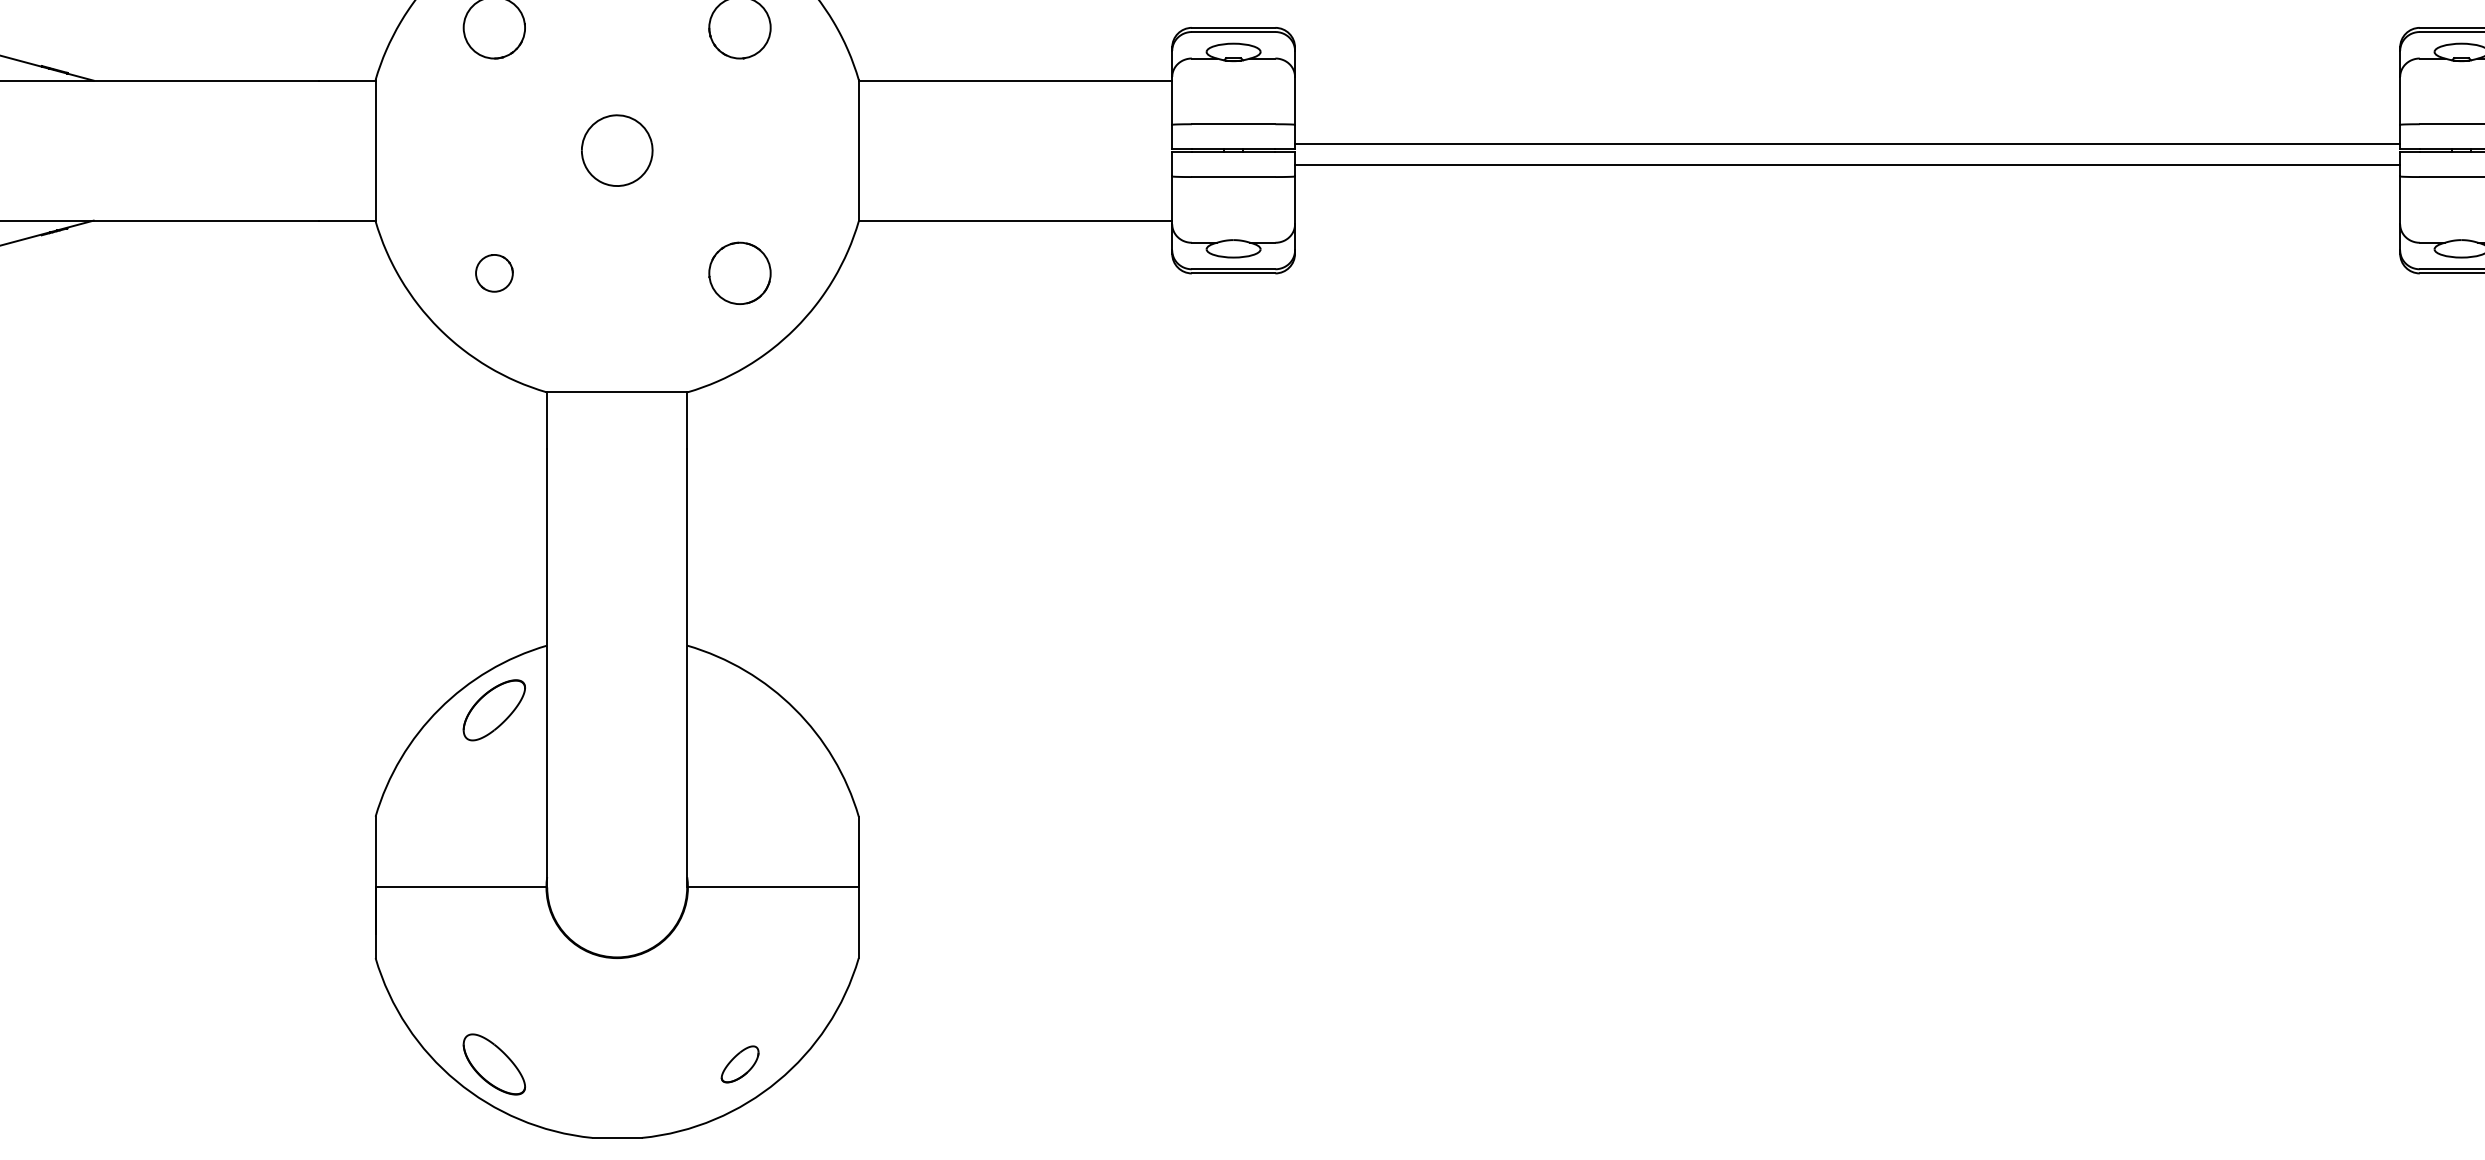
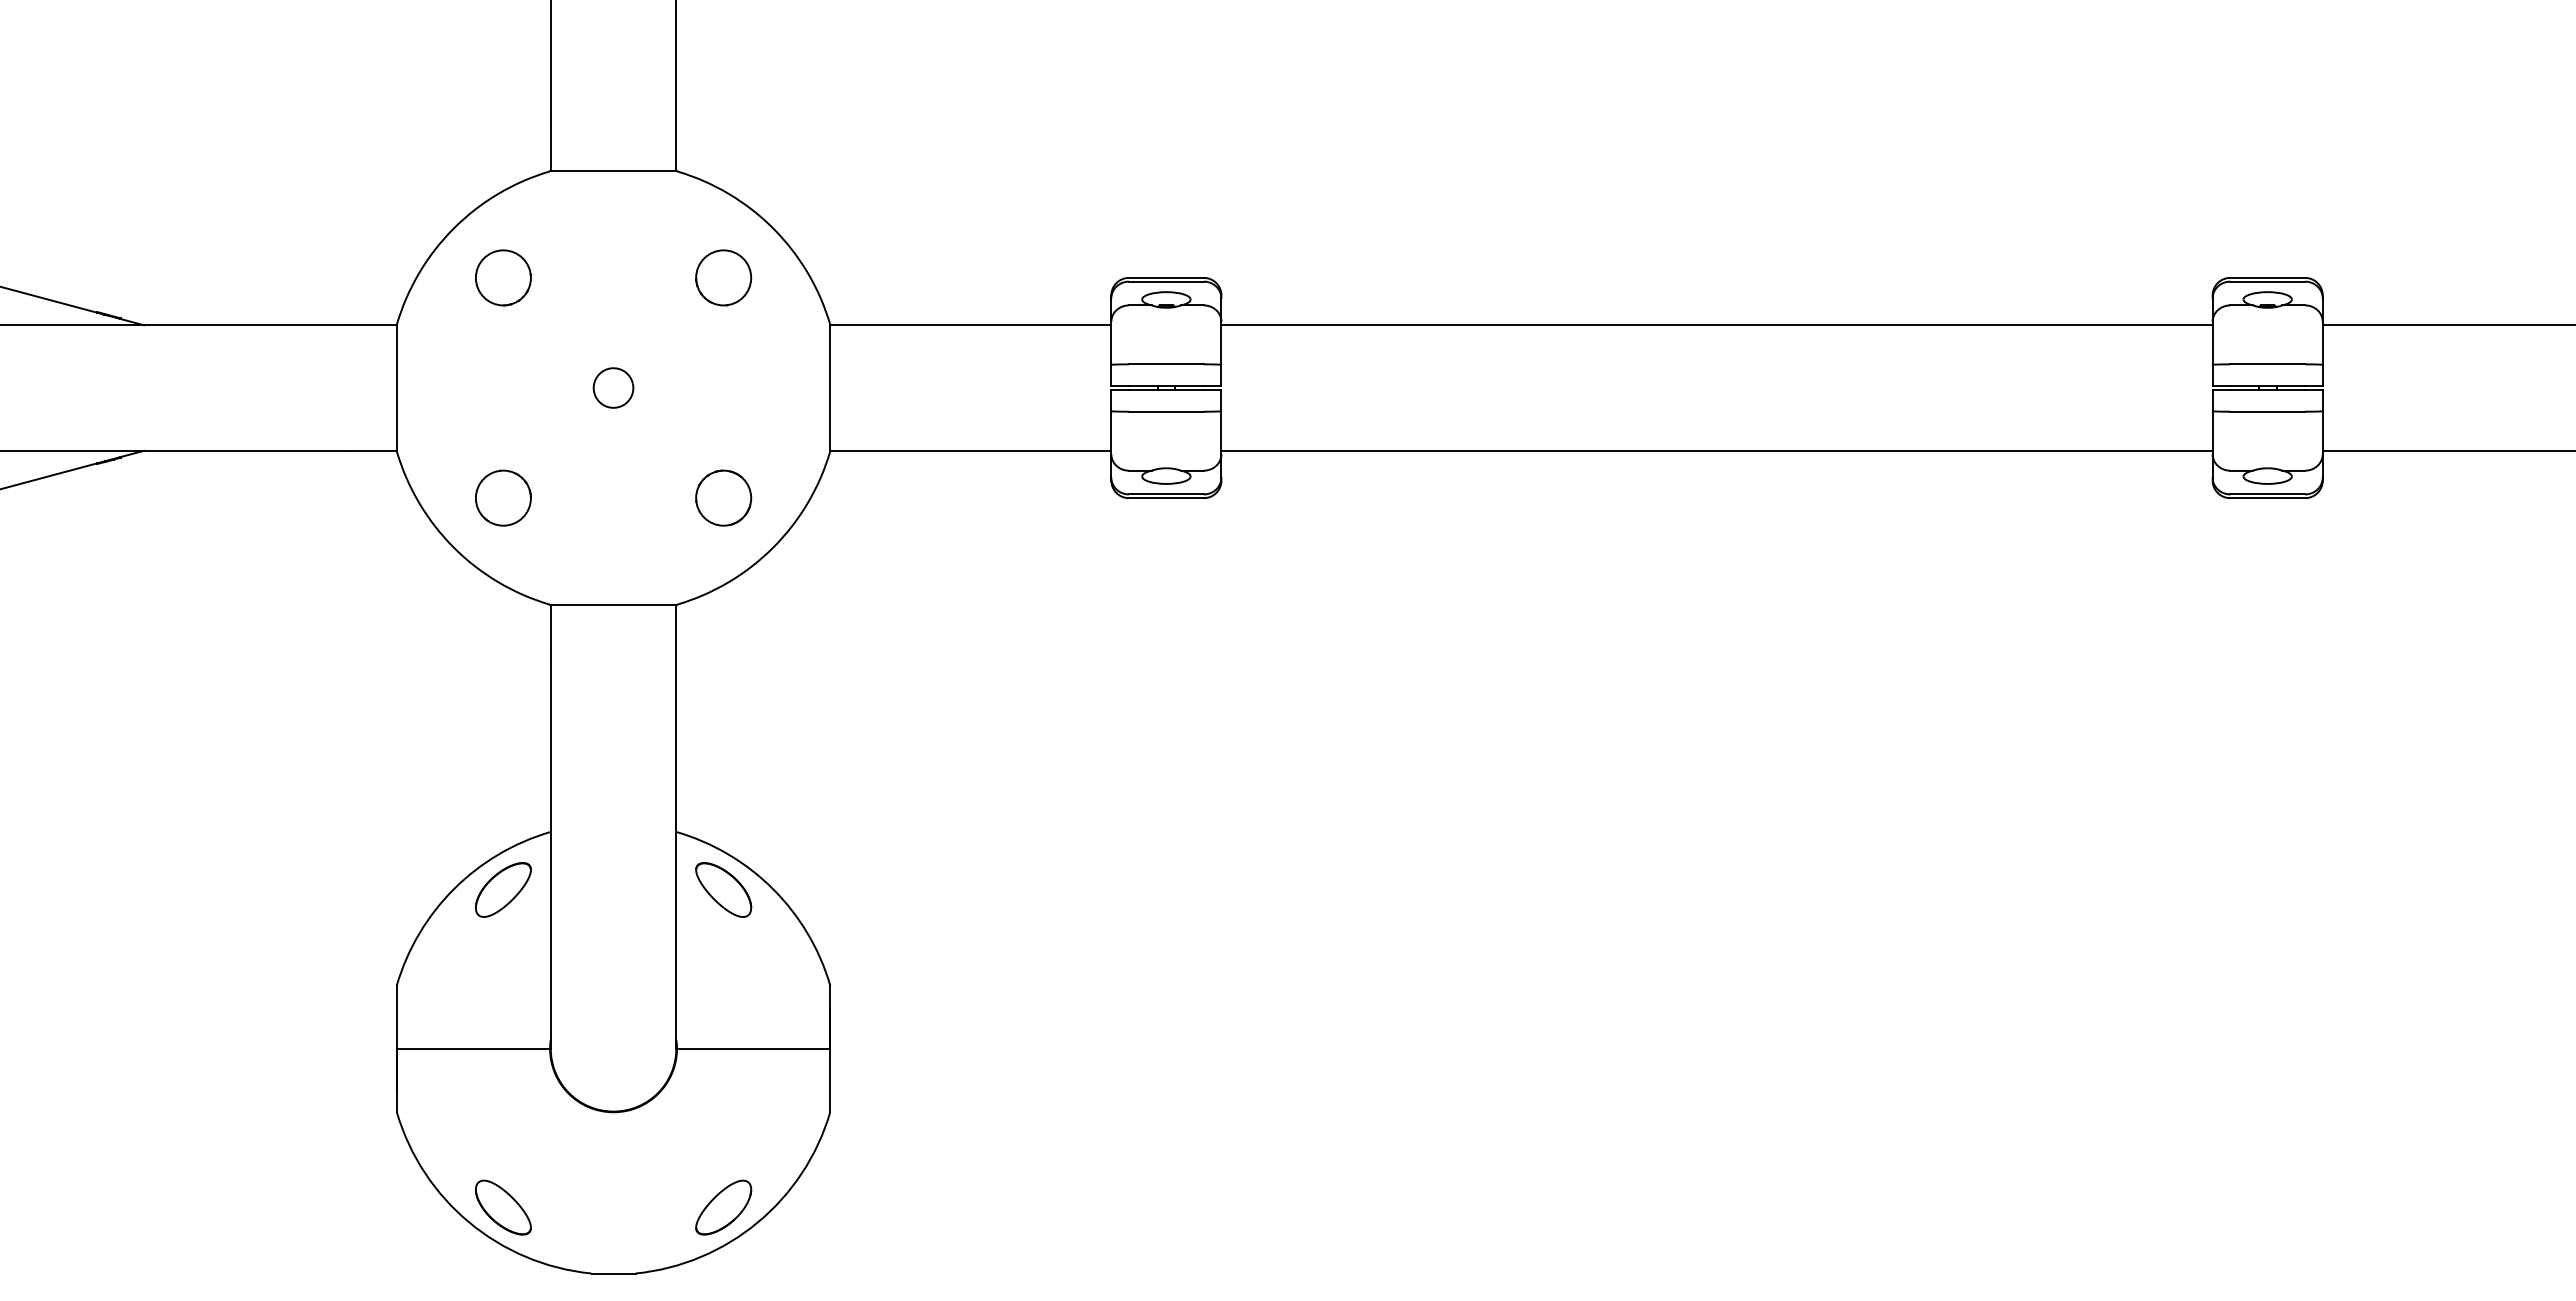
line: (1846, 143) -> (1716, 450), moved
part: (617, 150) -> (613, 387), size x0.62
line: (1846, 165) -> (1716, 325), moved
circle: (494, 272) -> (503, 497), size x1.67
part: (739, 709) -> (723, 889), added
part: (739, 1064) -> (723, 1207), size x1.67

